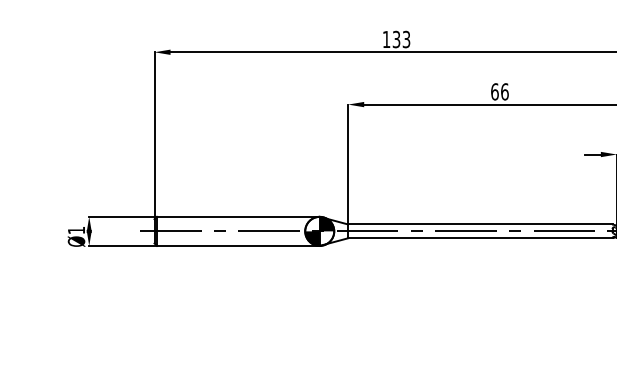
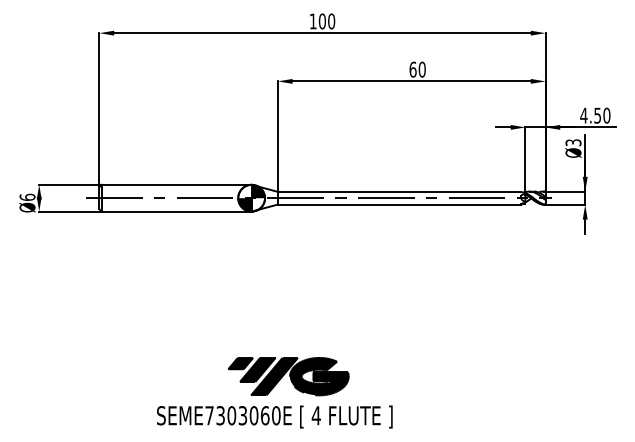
text: (400, 39) -> (326, 21), 133 -> 100
text: (504, 91) -> (421, 69), 66 -> 60
text: (76, 229) -> (27, 196), Ø1 -> Ø6

